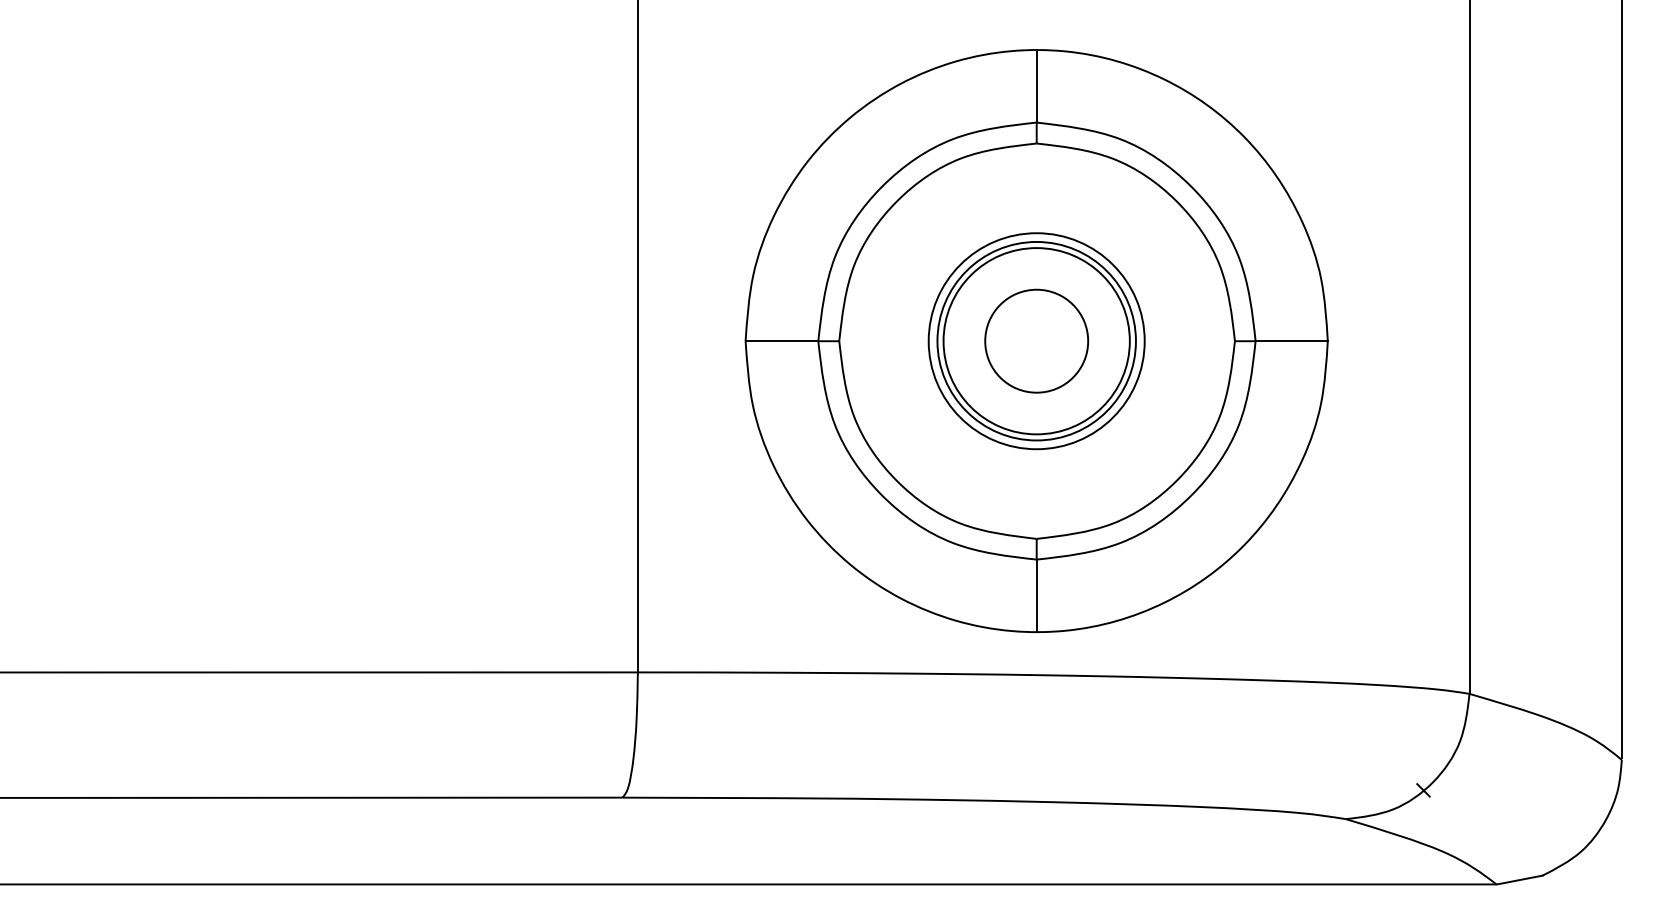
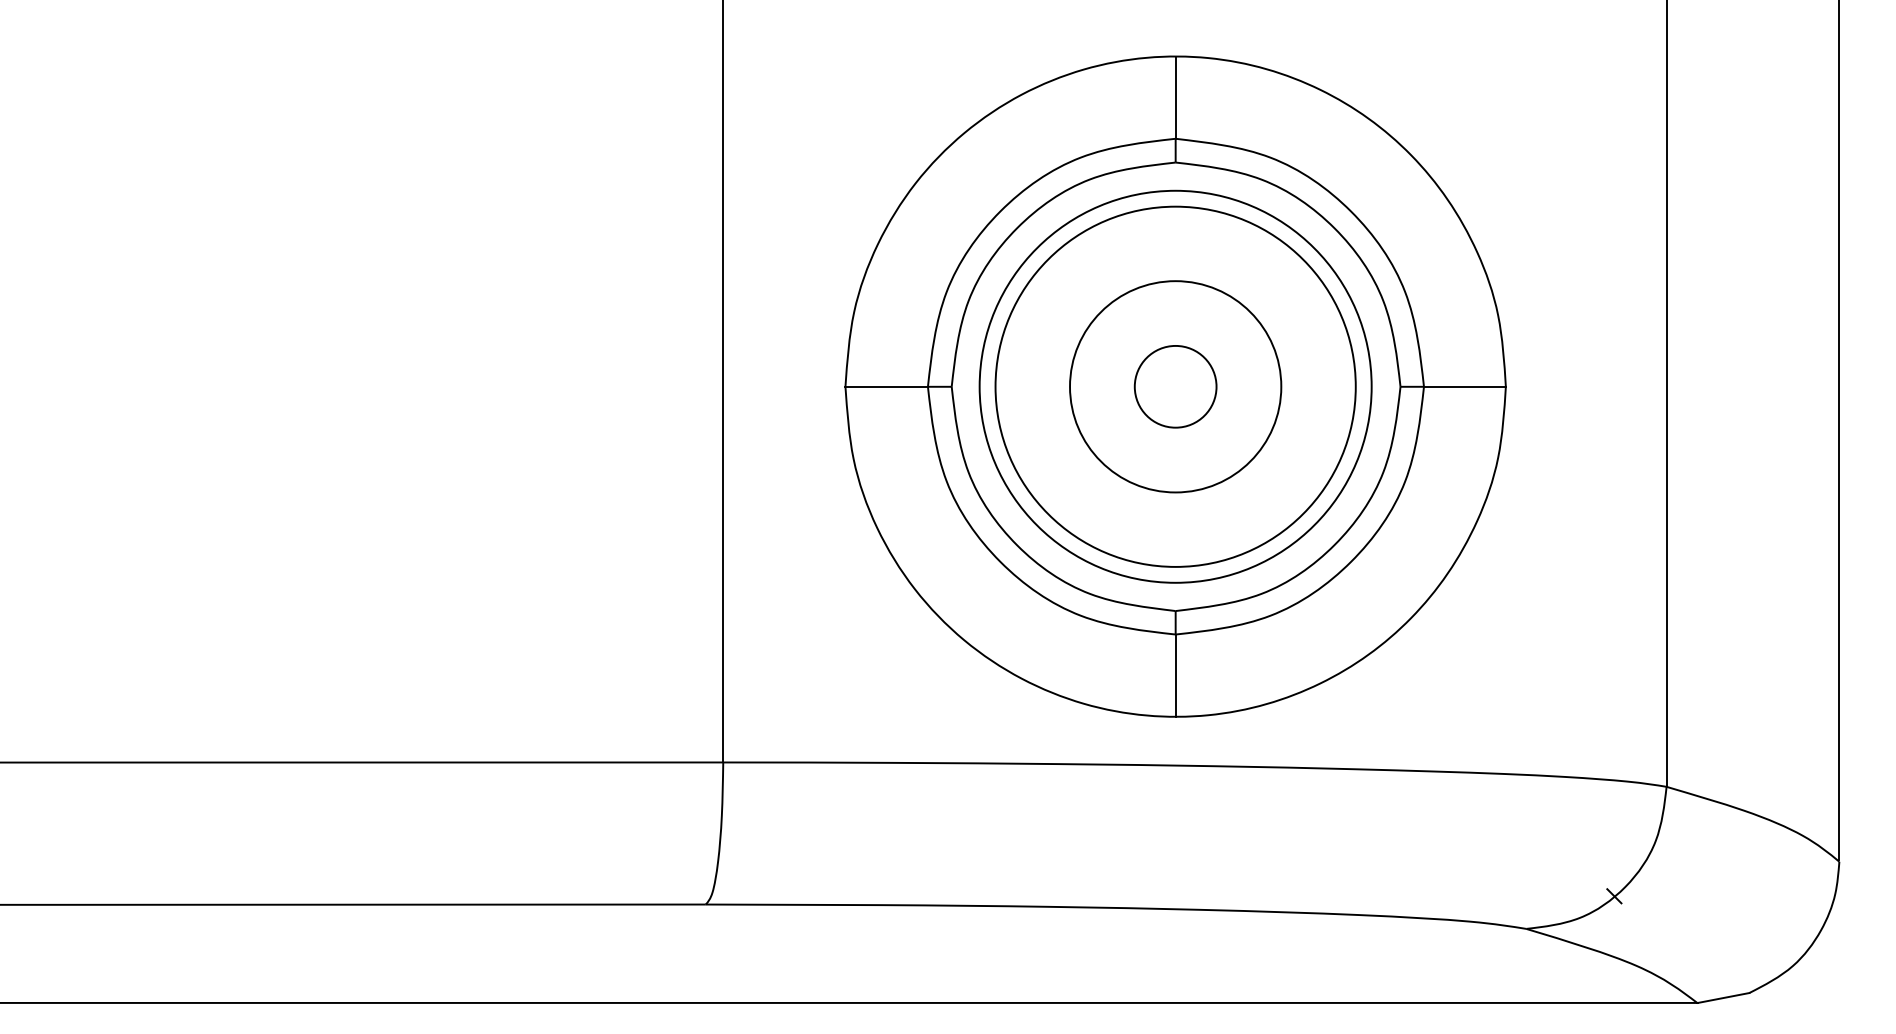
circle: (1036, 340) -> (1175, 385), size x0.7
circle: (1036, 340) -> (1175, 385), size x1.6
circle: (1036, 341) -> (1175, 387), size x1.6

